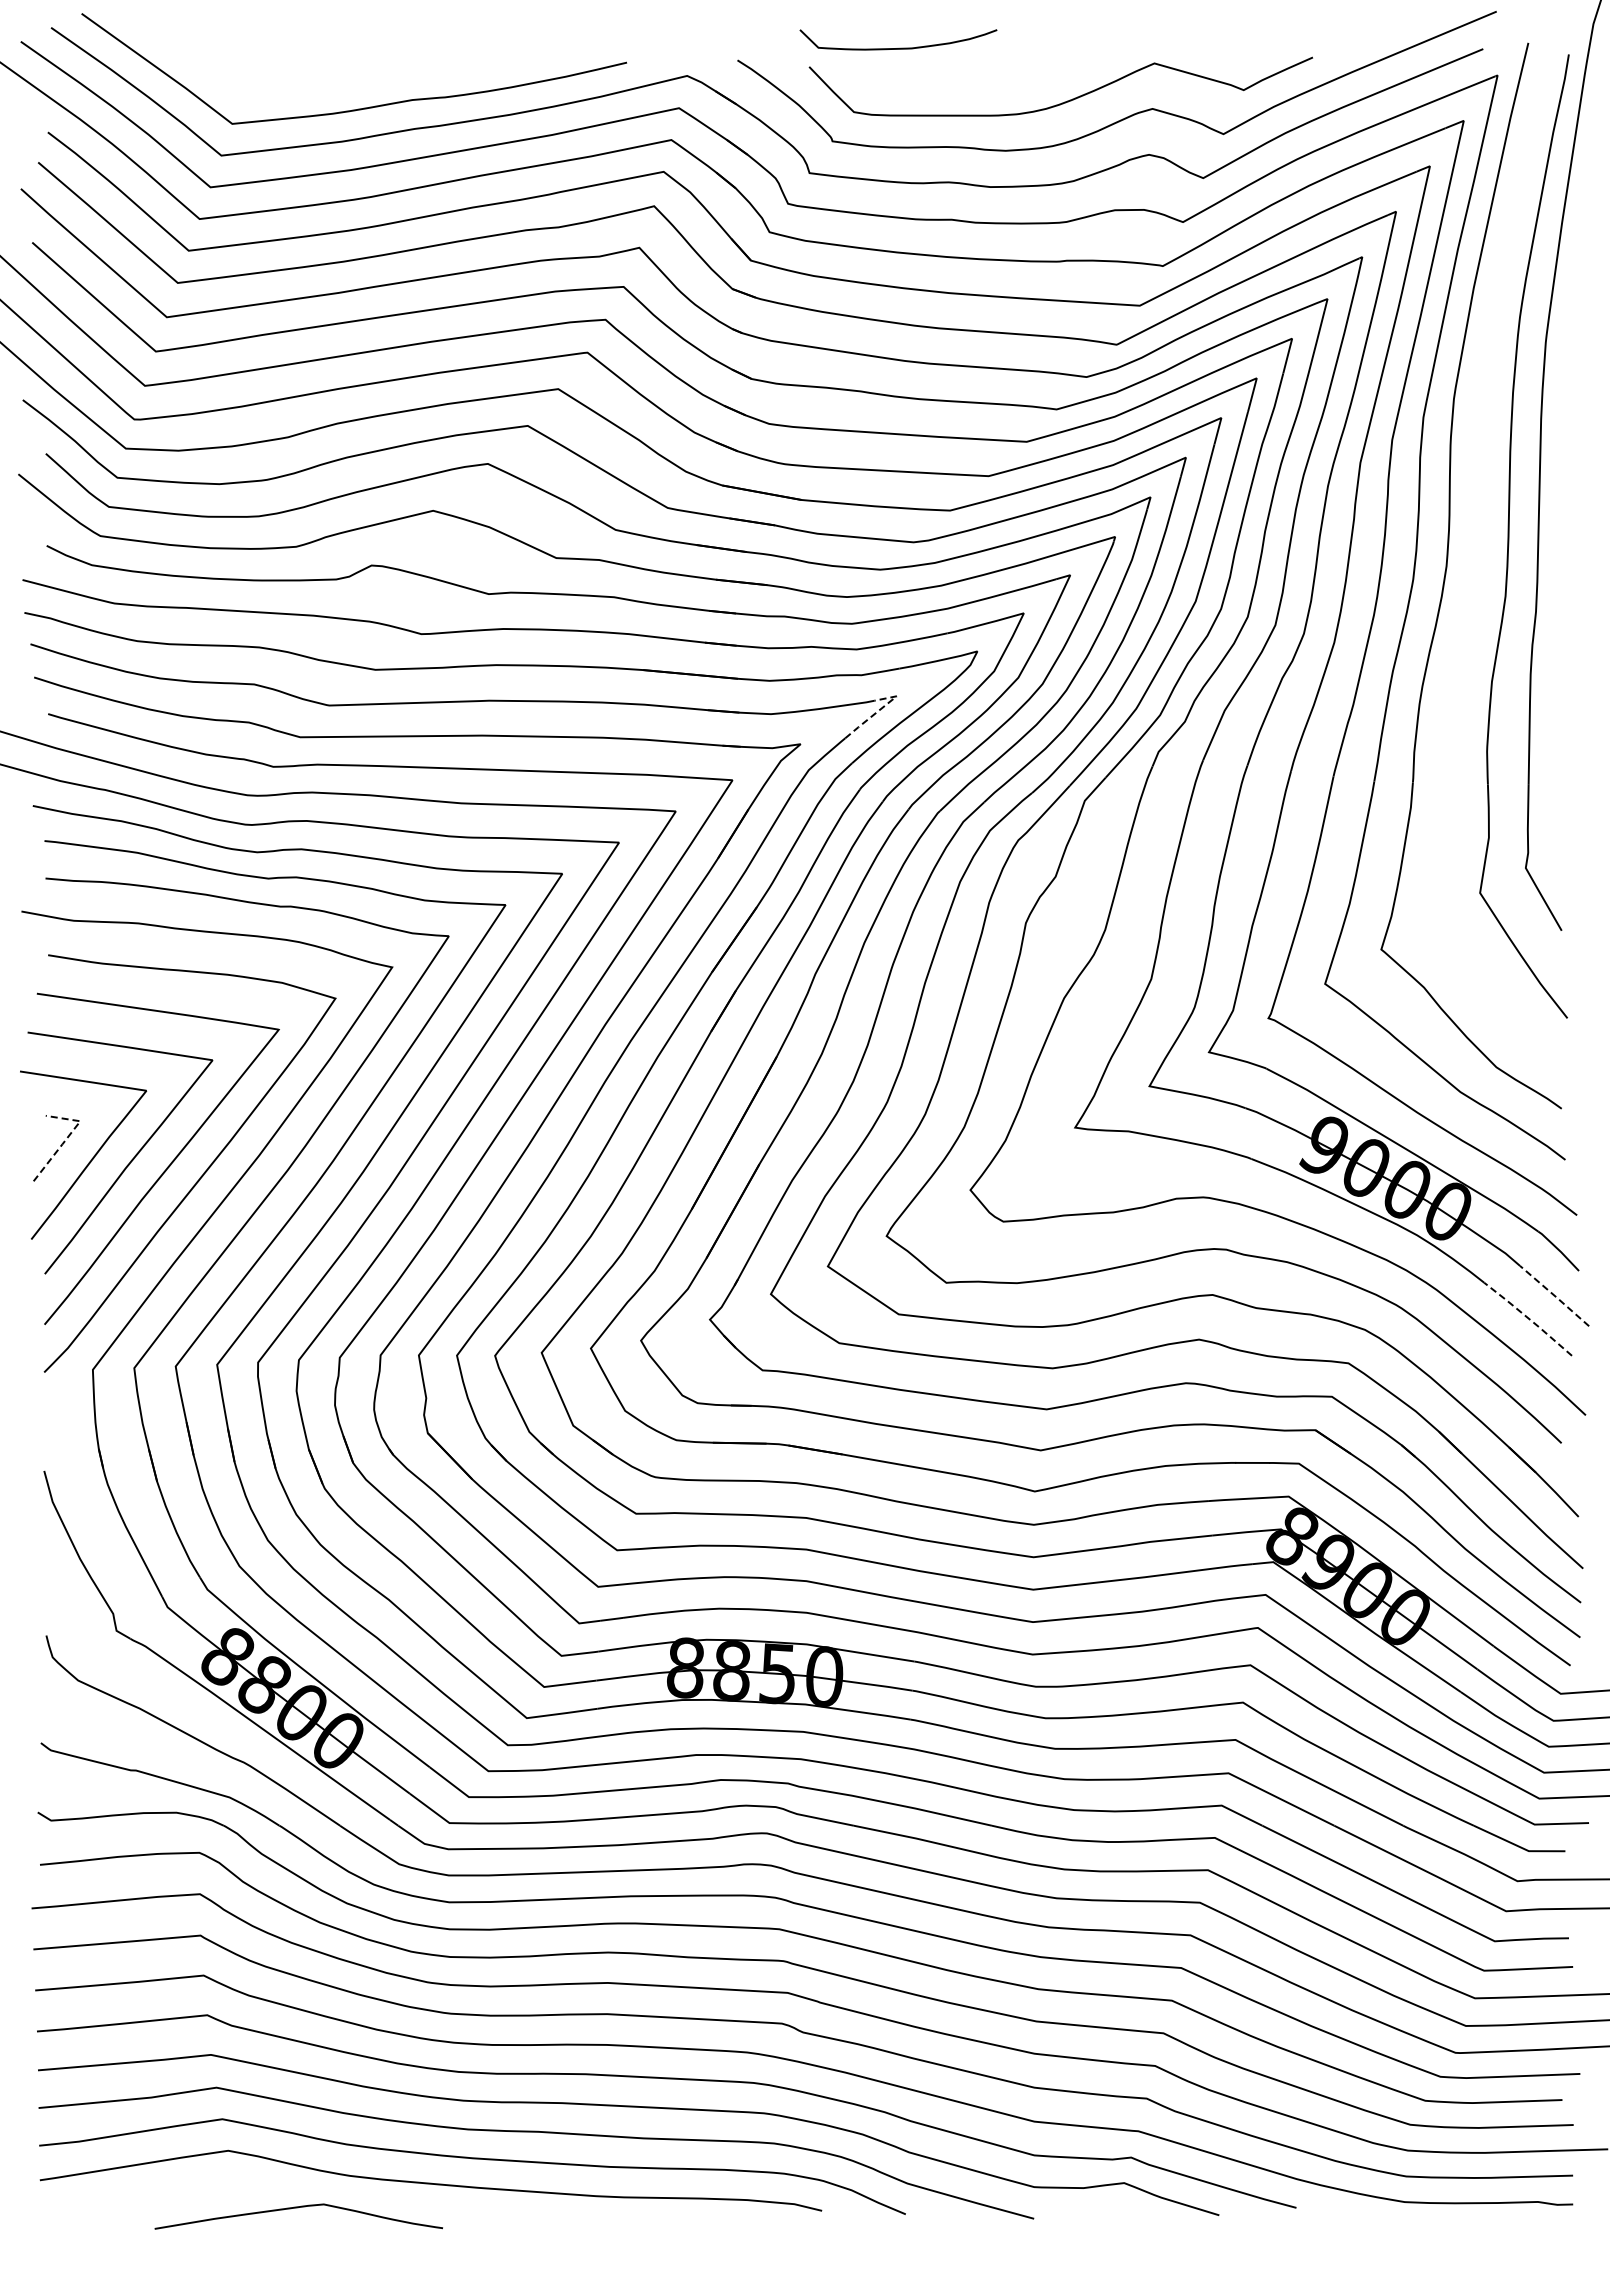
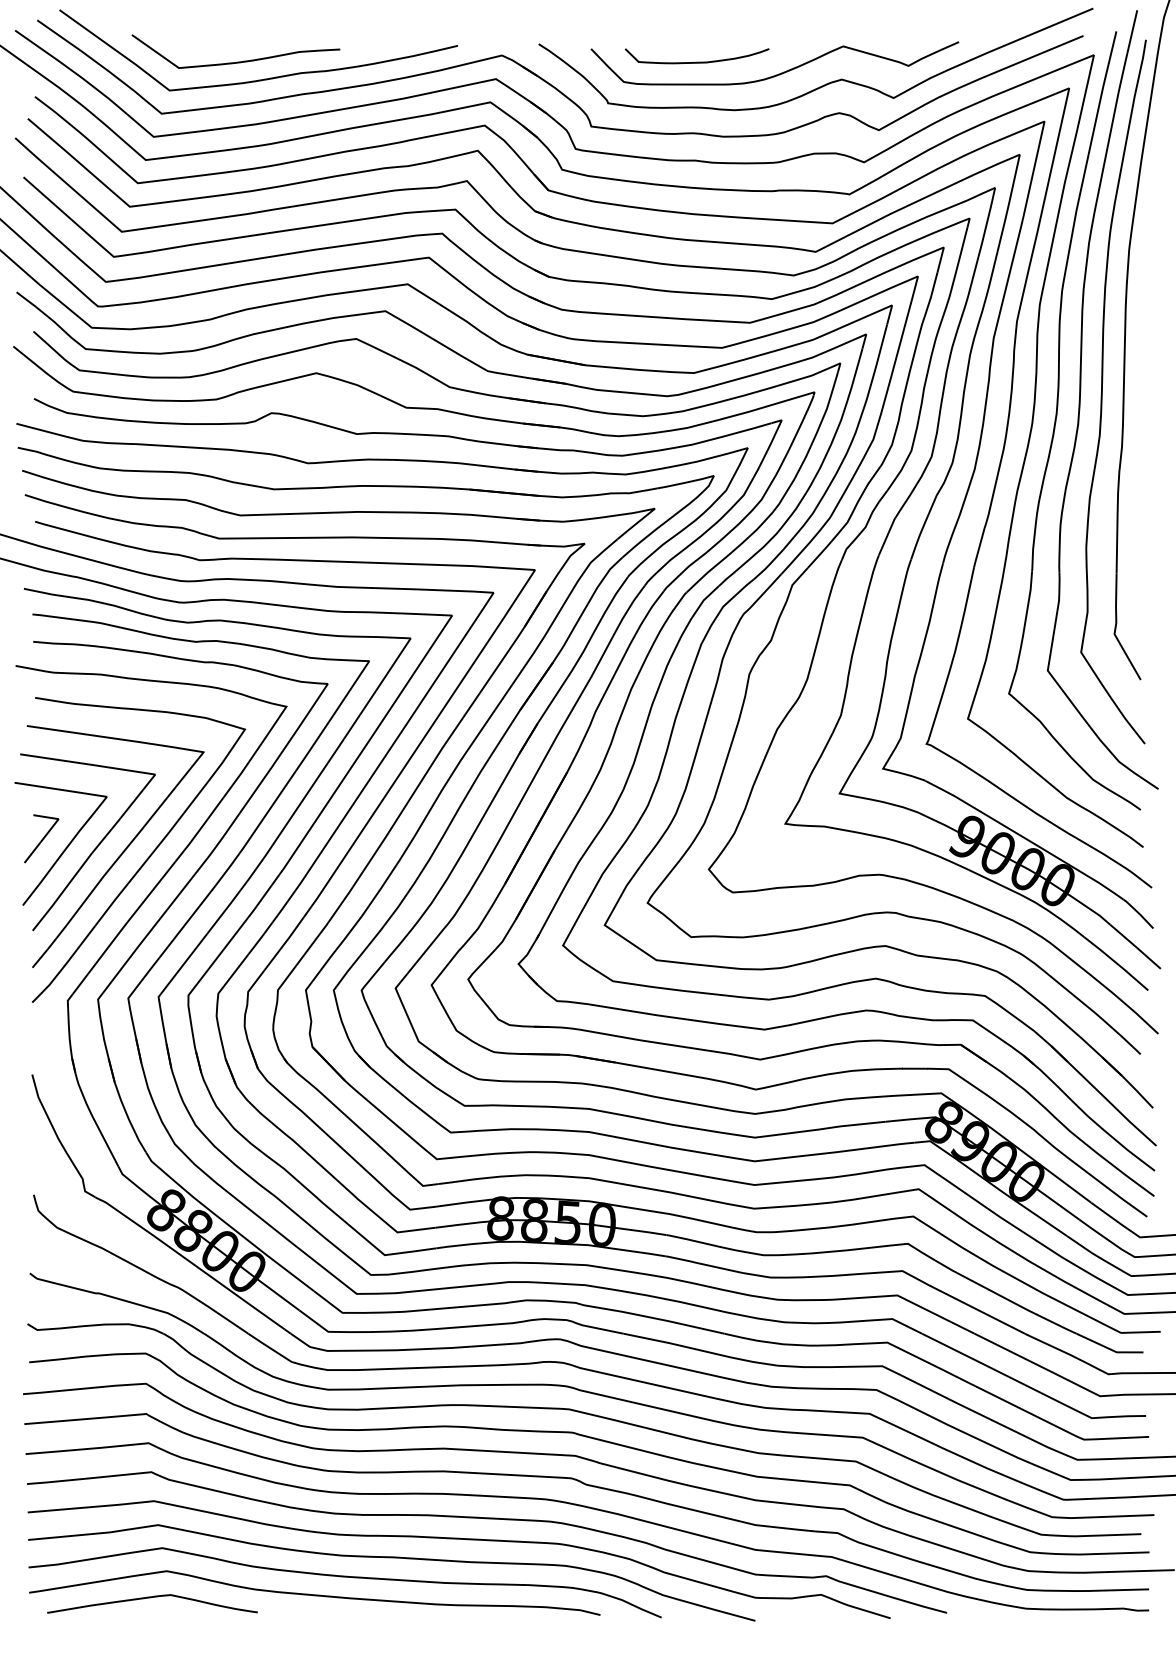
curve: (899, 47) -> (697, 61), moved
curve: (324, 84) -> (236, 61), added
part: (1479, 547) -> (1080, 400), added
line: (879, 709) -> (642, 518), dashed -> solid
line: (67, 1137) -> (49, 831), dashed -> solid
line: (1555, 1296) -> (1136, 947), dashed -> solid
line: (1528, 1318) -> (1116, 963), dashed -> solid
curve: (298, 2208) -> (152, 1598), moved

